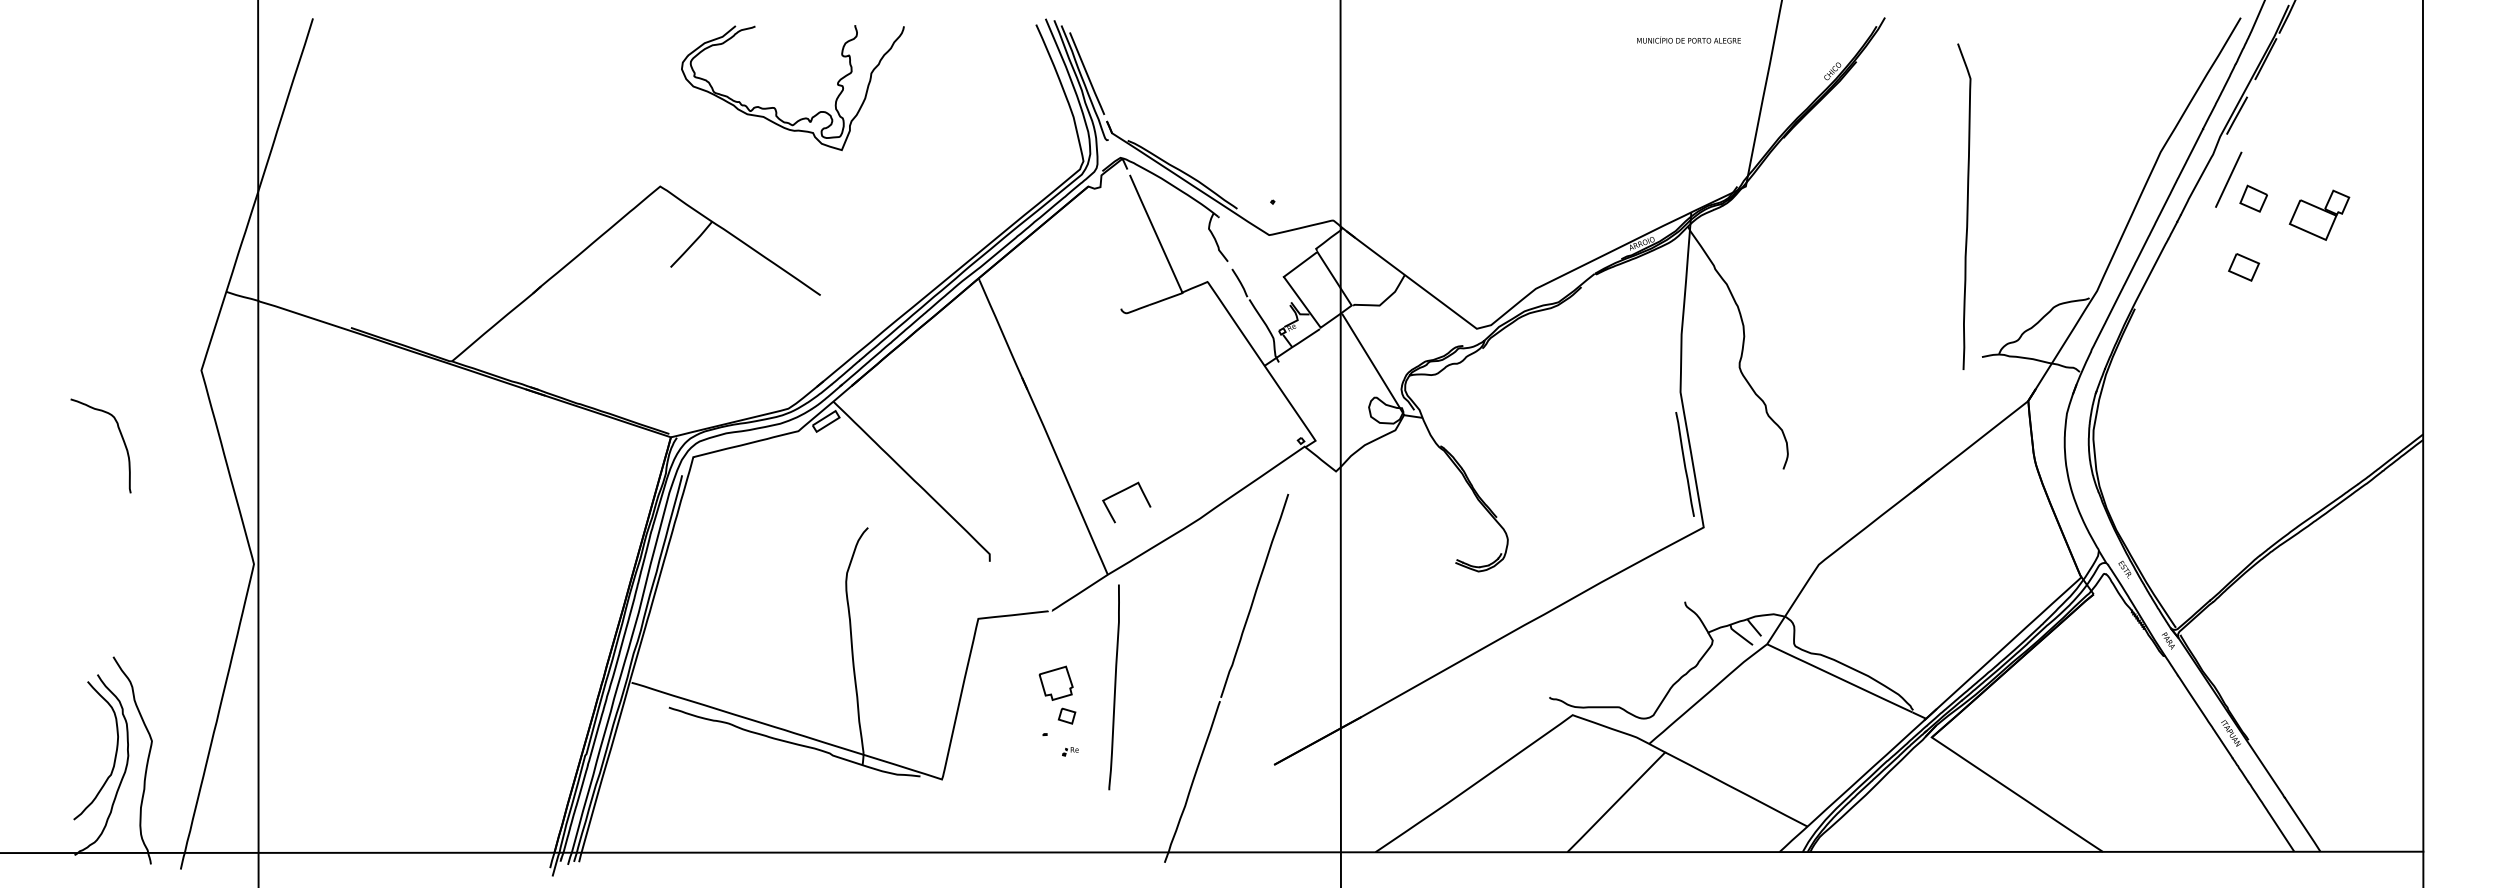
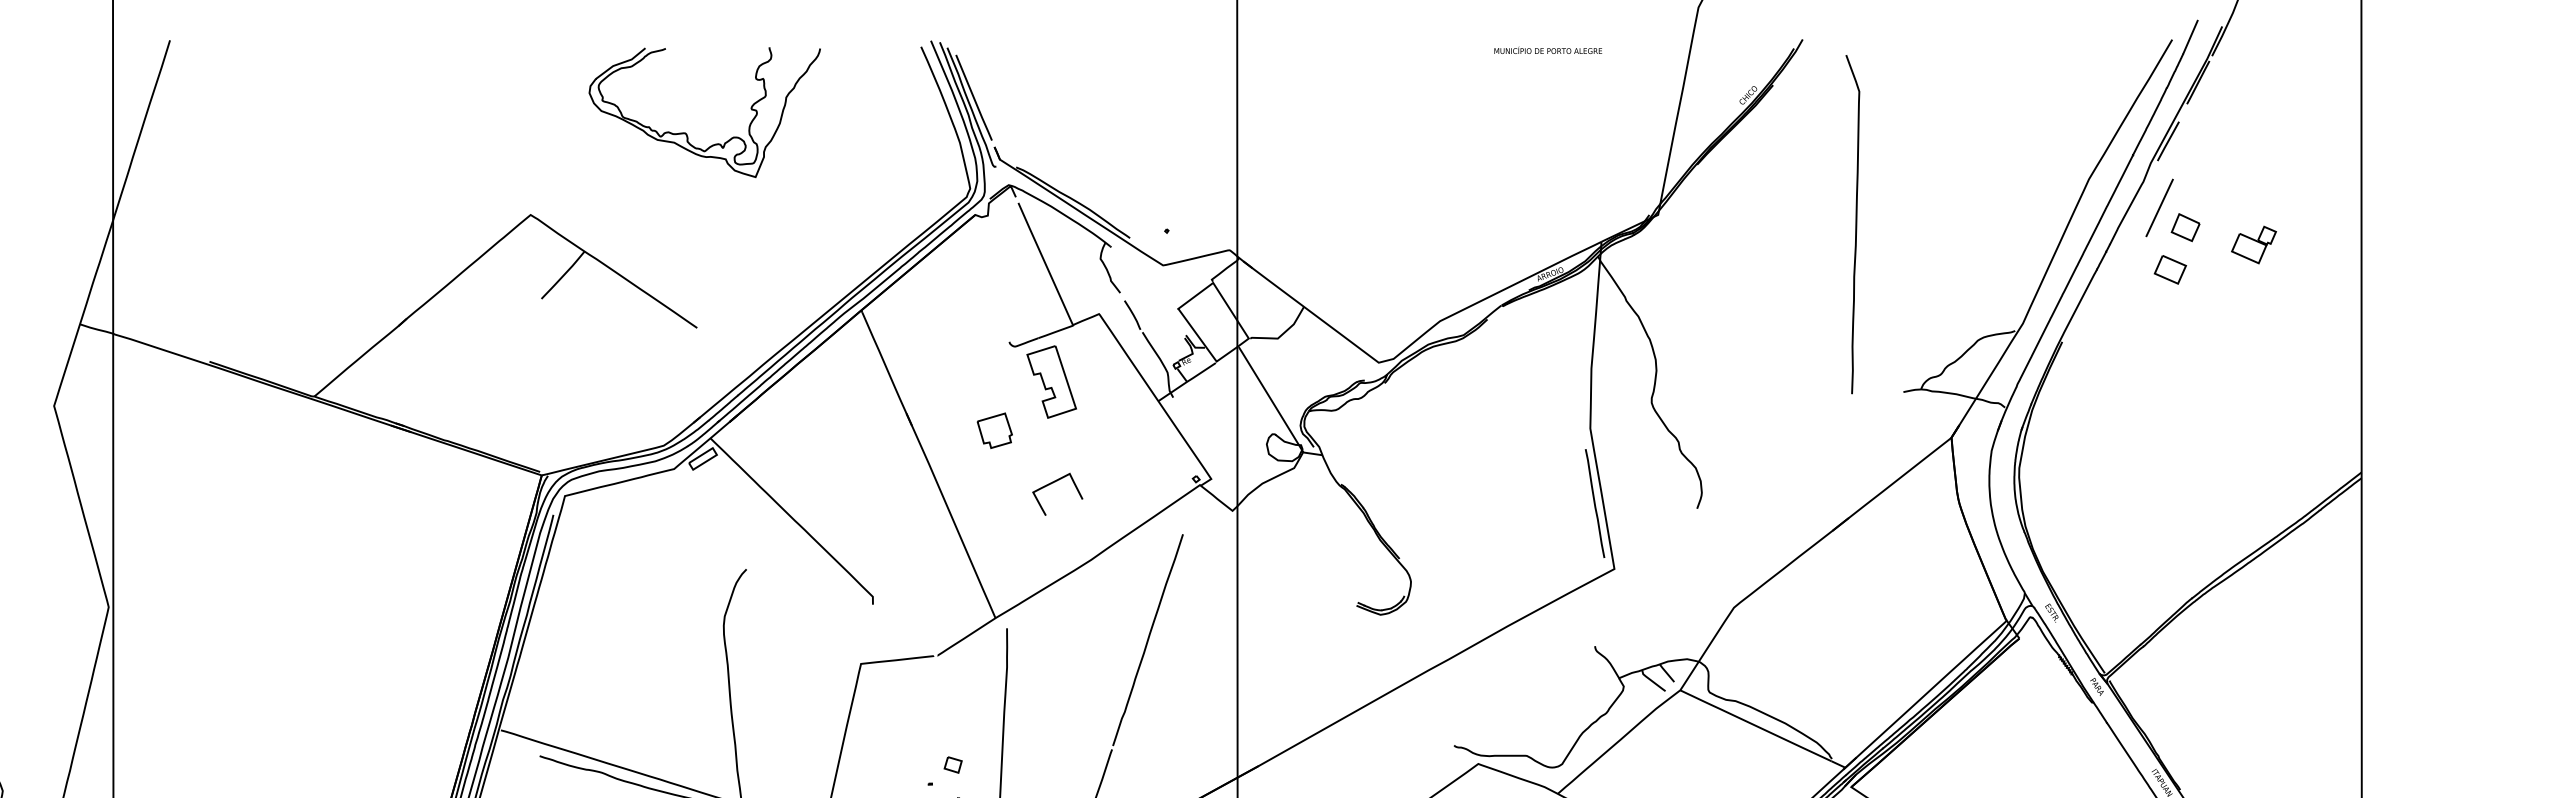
text: (1688, 39) -> (1547, 49), moved
part: (775, 107) -> (686, 132), moved
curve: (1966, 206) -> (1855, 224), moved
part: (2319, 215) -> (2253, 245), size x0.71
part: (2244, 267) -> (2170, 269), moved
part: (1161, 347) -> (1051, 382), added
curve: (1121, 492) -> (1052, 483), moved
part: (1055, 682) -> (994, 429), moved

